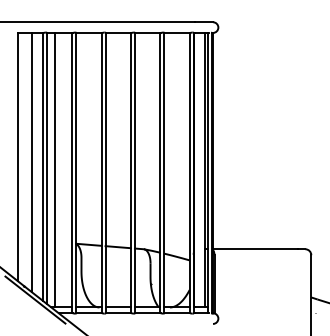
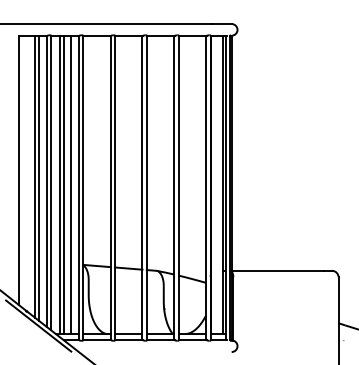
line: (35, 163) -> (38, 177), added
line: (58, 169) -> (63, 184), added
line: (65, 169) -> (71, 184), added

